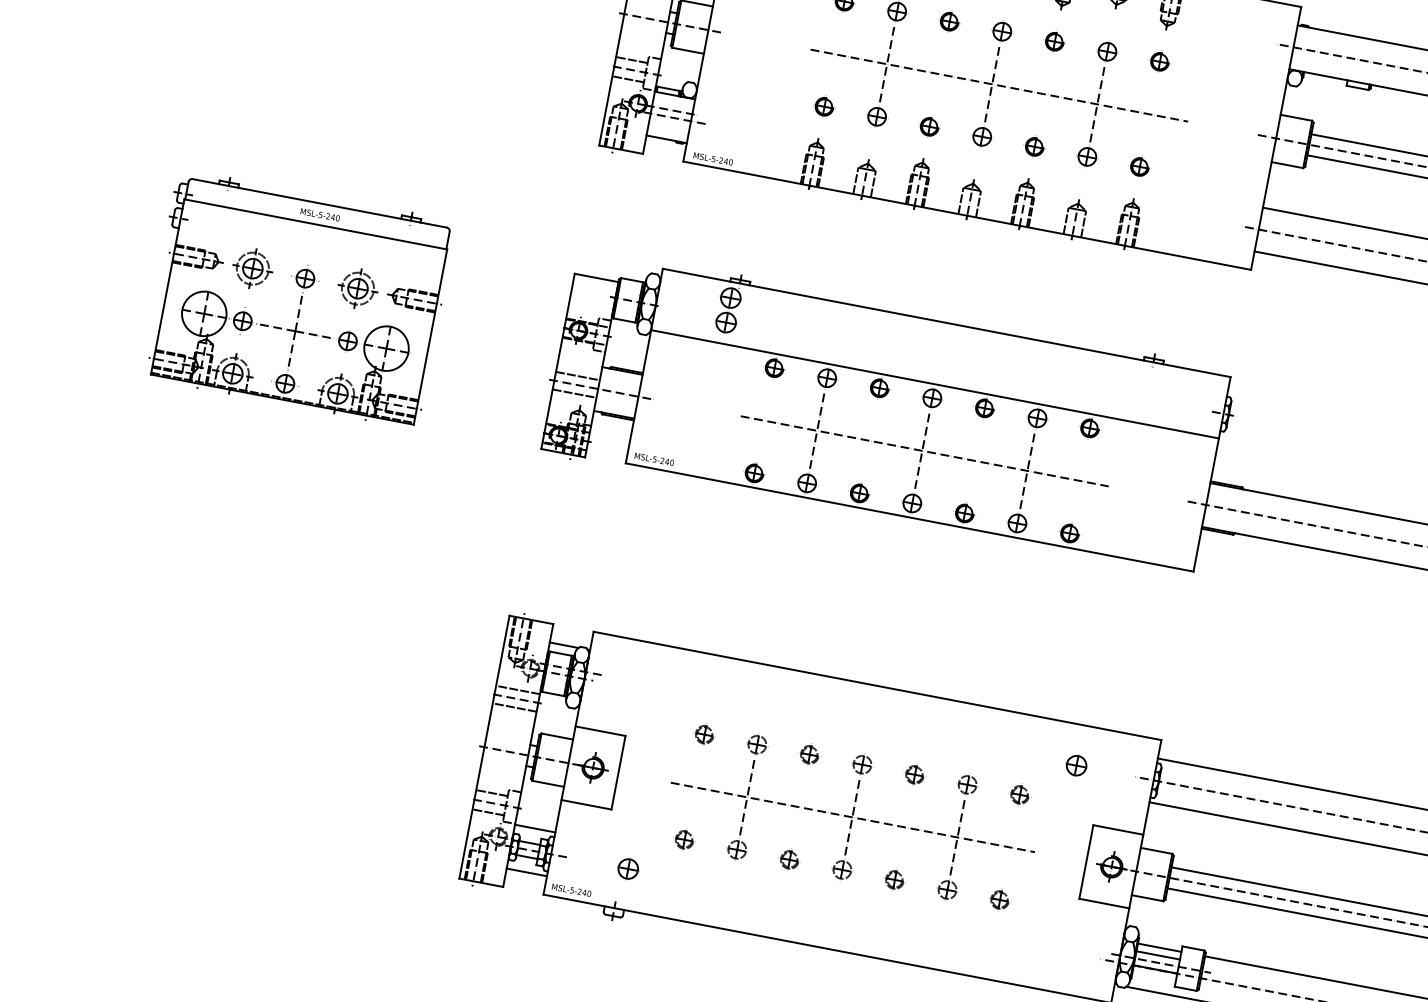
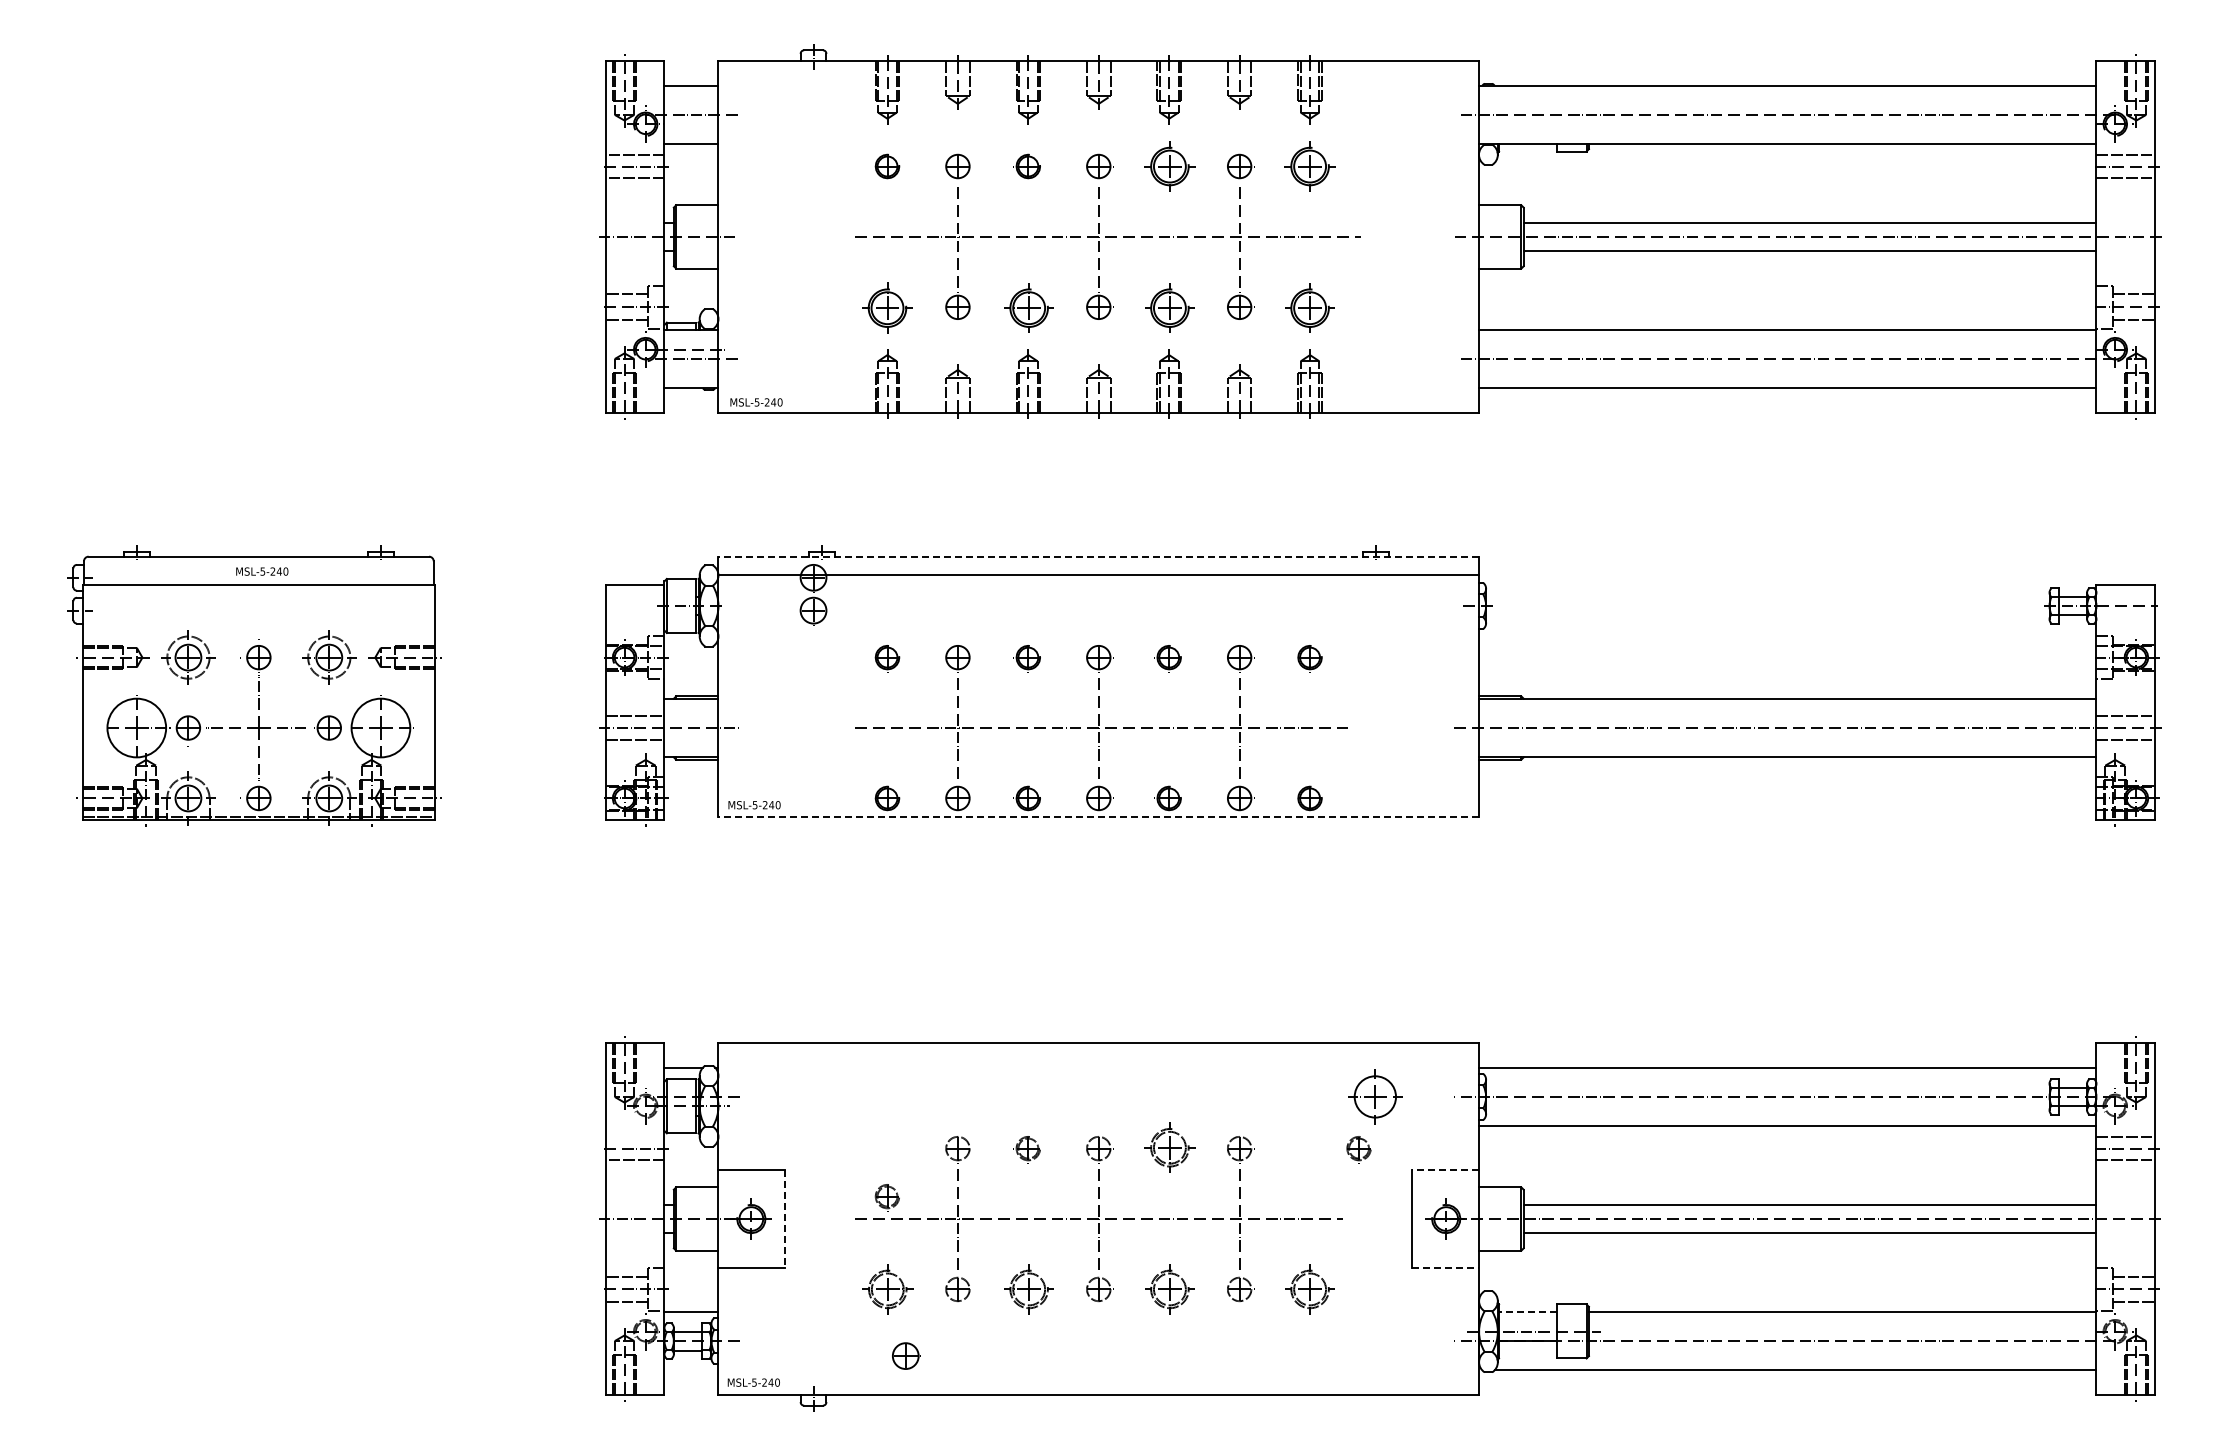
part: (1053, 41) -> (1167, 166), size x1.6
part: (1159, 61) -> (1309, 166), size x1.6
part: (824, 105) -> (887, 305), size x1.6
part: (928, 125) -> (1026, 305), size x1.6
part: (1033, 145) -> (1167, 305), size x1.6
part: (1139, 165) -> (1309, 305), size x1.6
line: (946, 322) -> (1098, 556), solid -> dashed
line: (934, 384) -> (1098, 574), moved
line: (909, 517) -> (1098, 817), solid -> dashed
line: (517, 689) -> (634, 1136), removed
part: (703, 735) -> (886, 1197), moved
part: (1077, 765) -> (1376, 1096), size x1.6
line: (618, 773) -> (785, 1219), solid -> dashed
part: (913, 775) -> (1167, 1149), size x1.6
part: (1019, 795) -> (1358, 1149), moved
line: (1118, 829) -> (1445, 1169), solid -> dashed
part: (683, 839) -> (886, 1289), size x1.6
part: (788, 859) -> (1026, 1289), size x1.6
part: (628, 868) -> (906, 1355), moved
line: (526, 872) -> (691, 1370), removed
part: (893, 879) -> (1167, 1289), size x1.6
part: (999, 899) -> (1309, 1289), size x1.6
line: (1104, 903) -> (1446, 1268), solid -> dashed
line: (1159, 947) -> (1527, 1311), solid -> dashed
line: (1158, 955) -> (1528, 1322), removed

